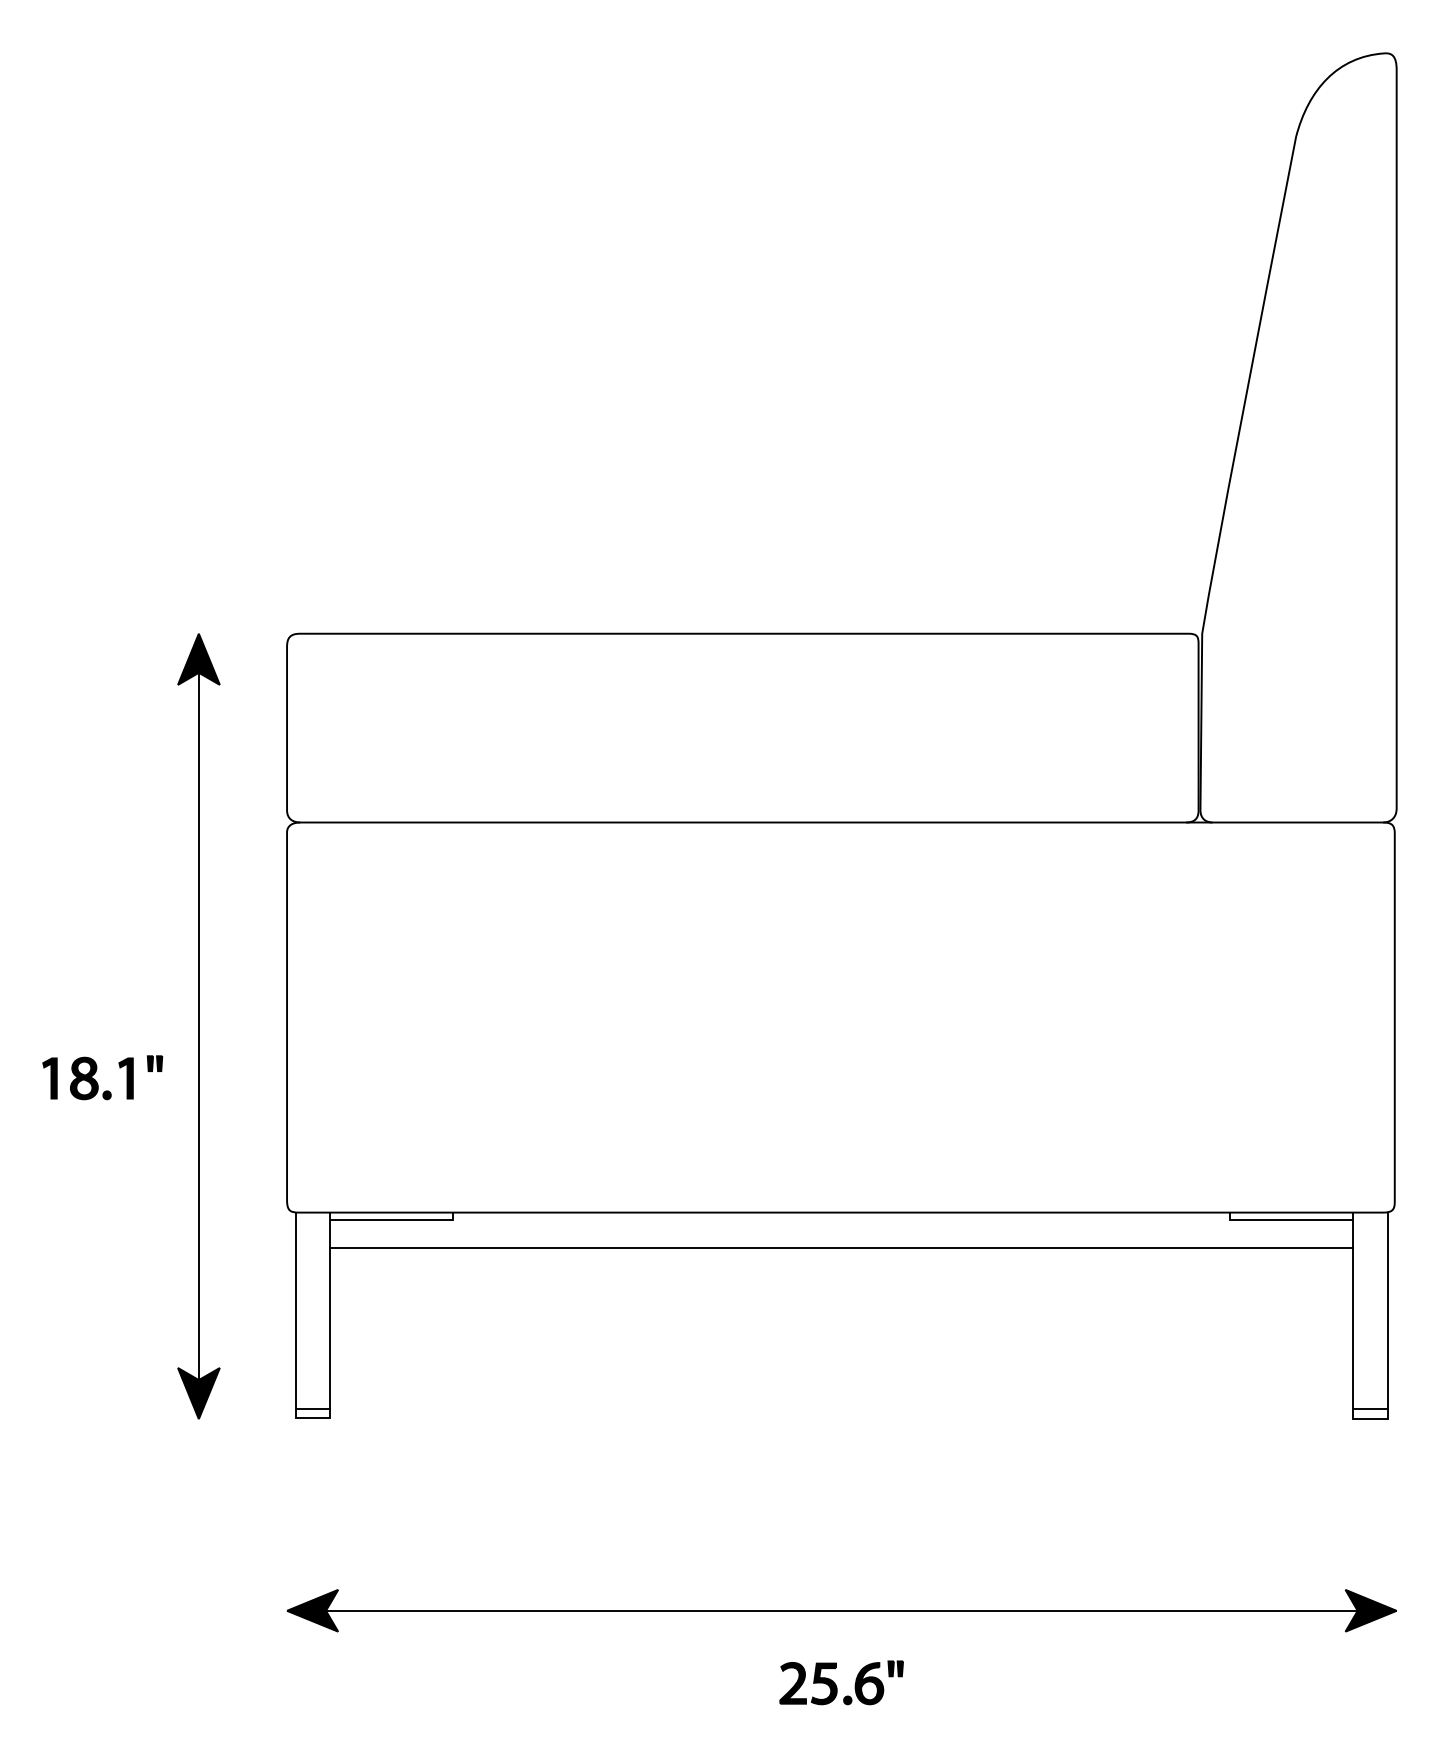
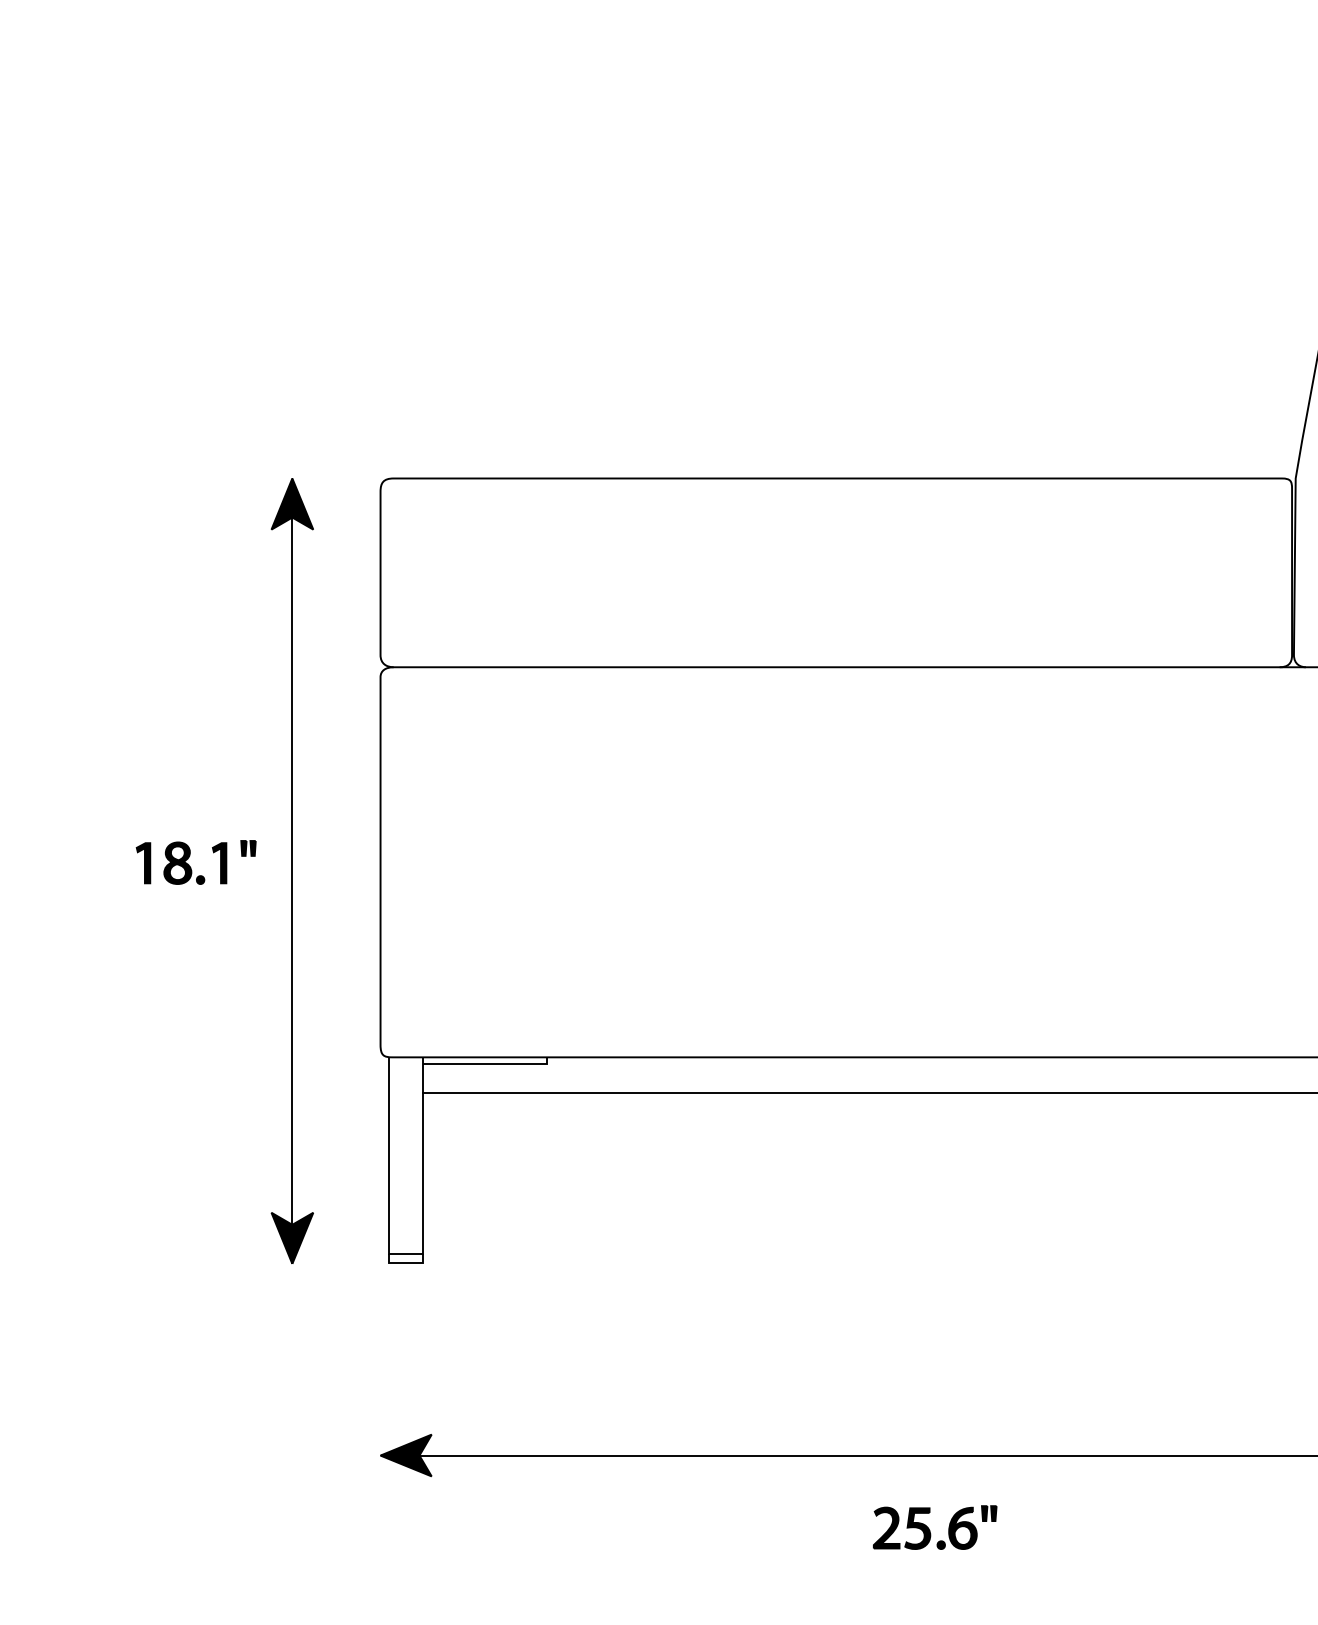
part: (96, 1080) -> (189, 865), moved

